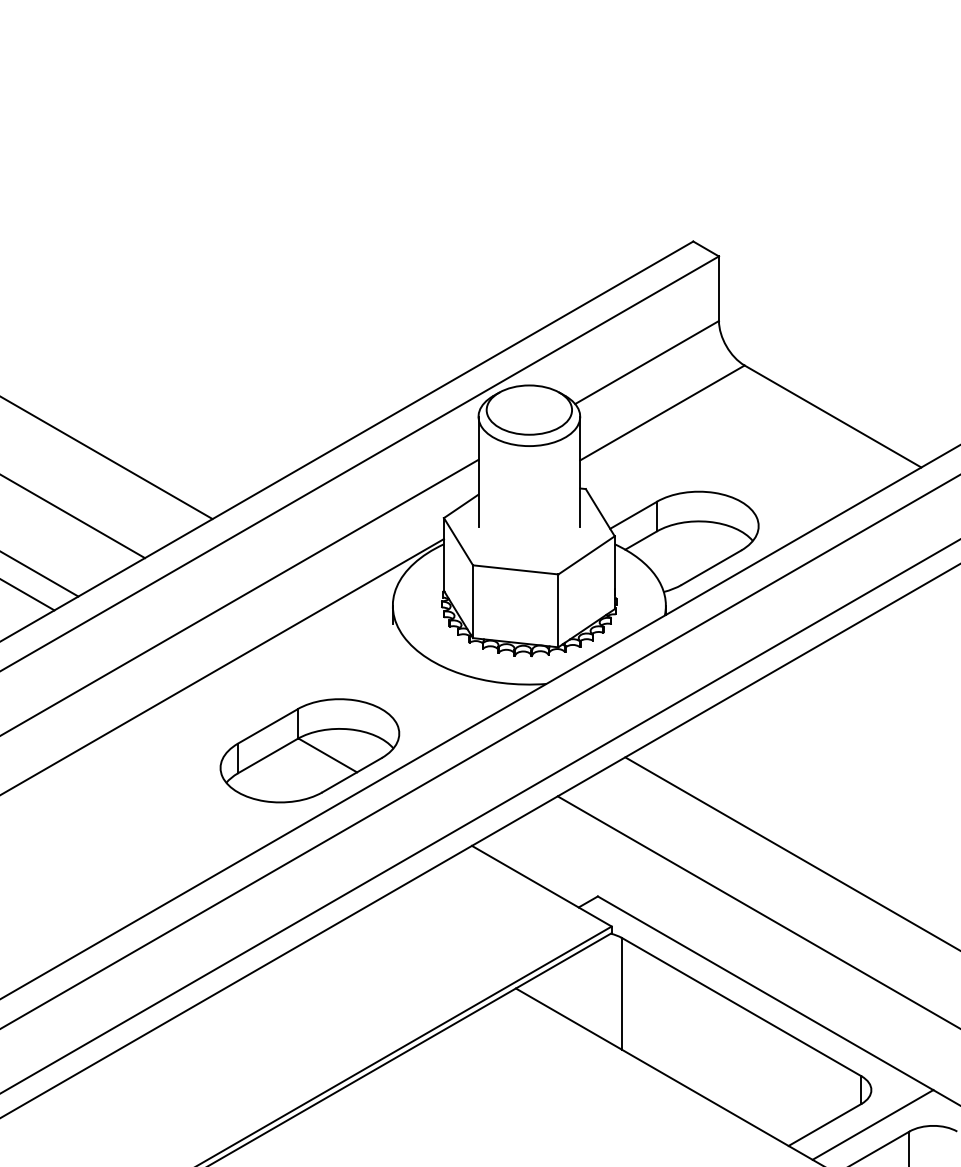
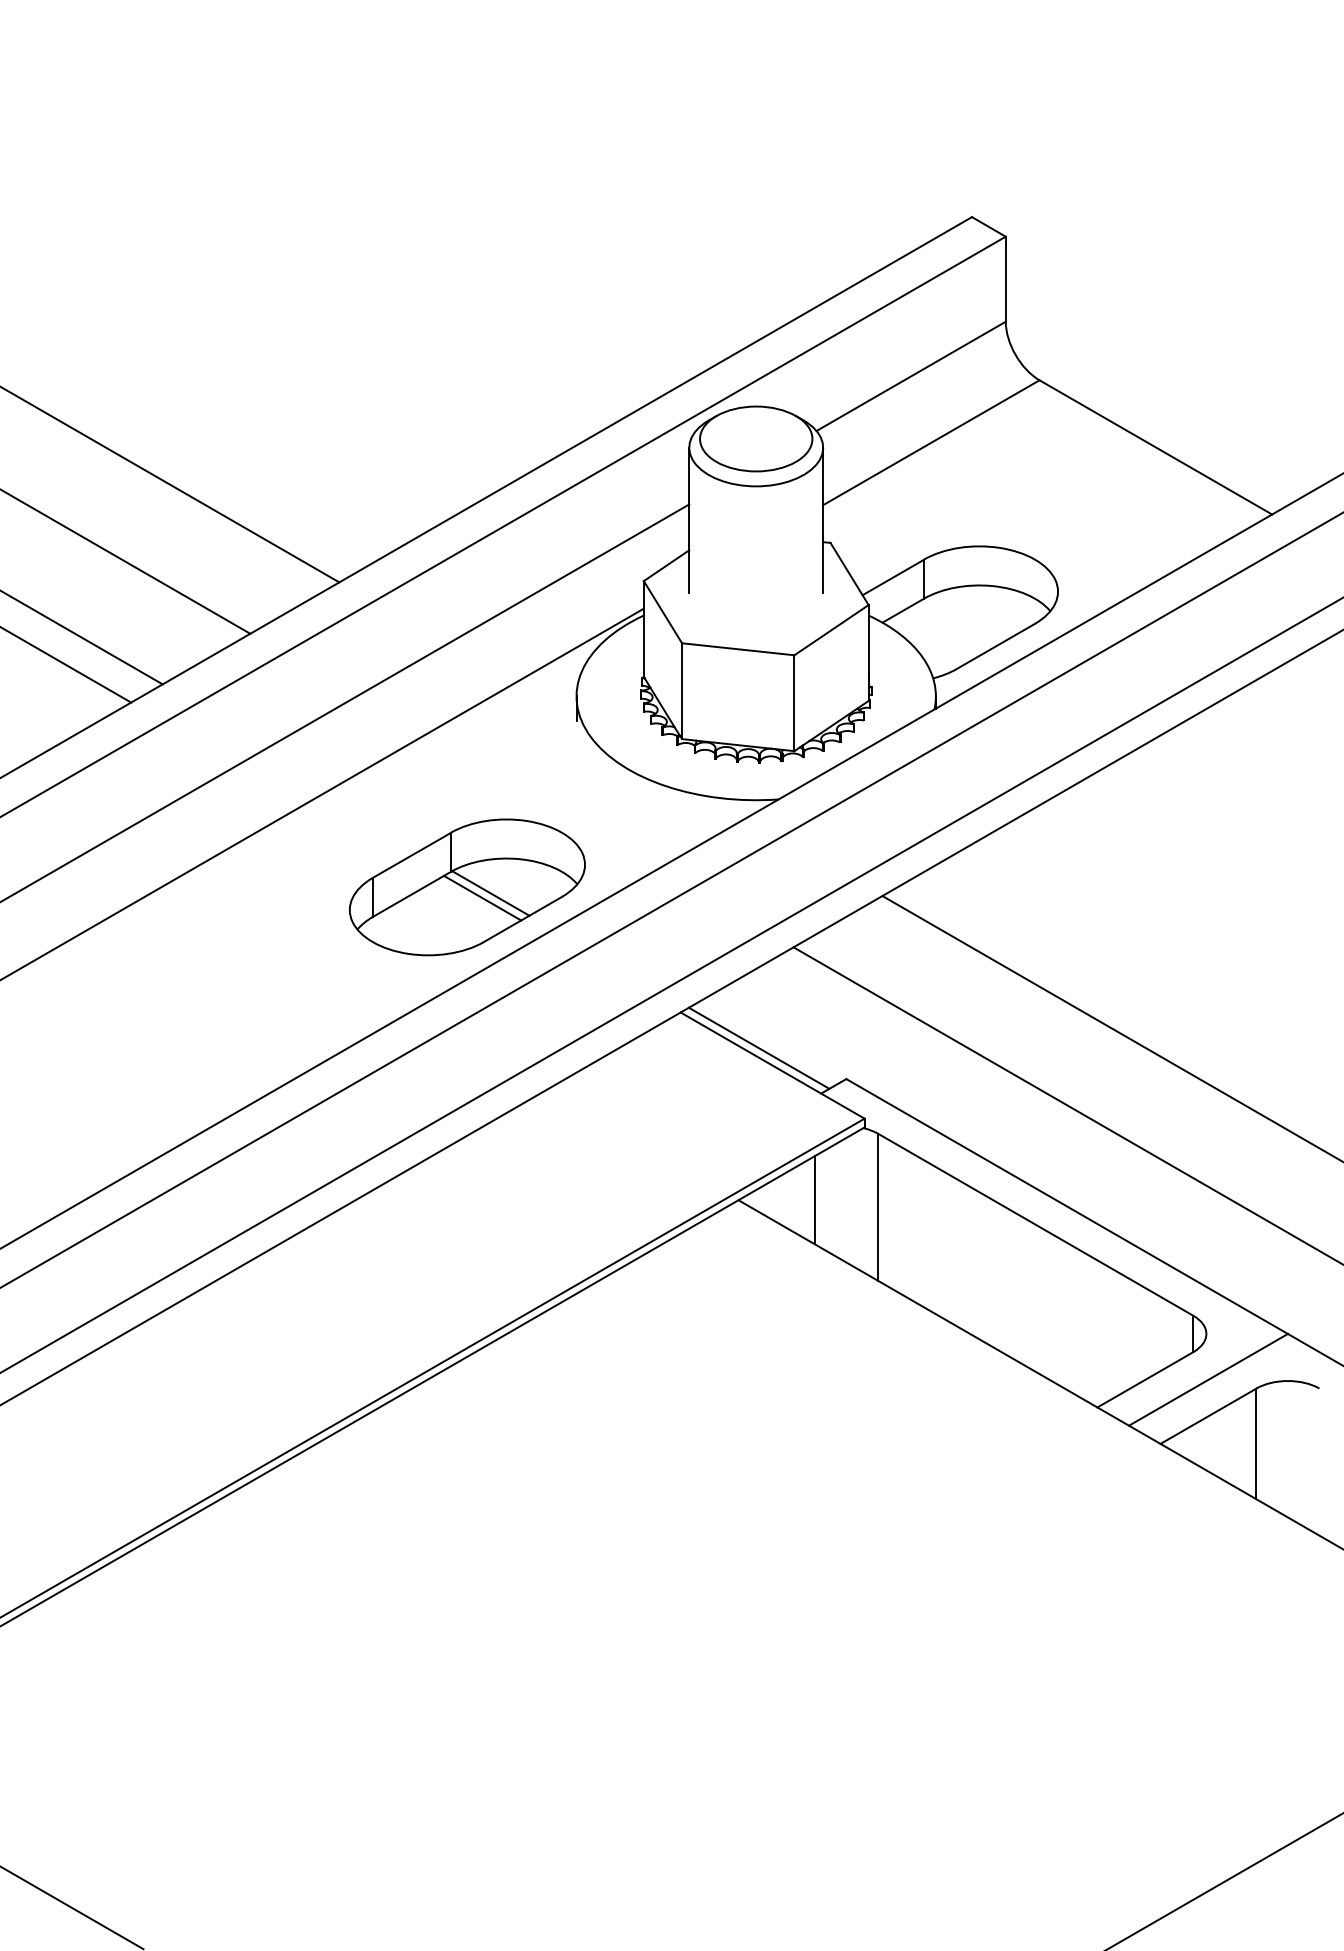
line: (321, 758) -> (482, 897), added
line: (531, 872) -> (758, 1047), added
line: (573, 988) -> (814, 1200), added

